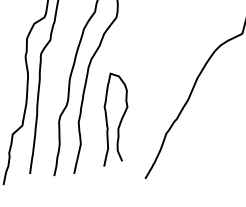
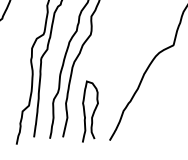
curve: (119, 122) -> (92, 113), moved

